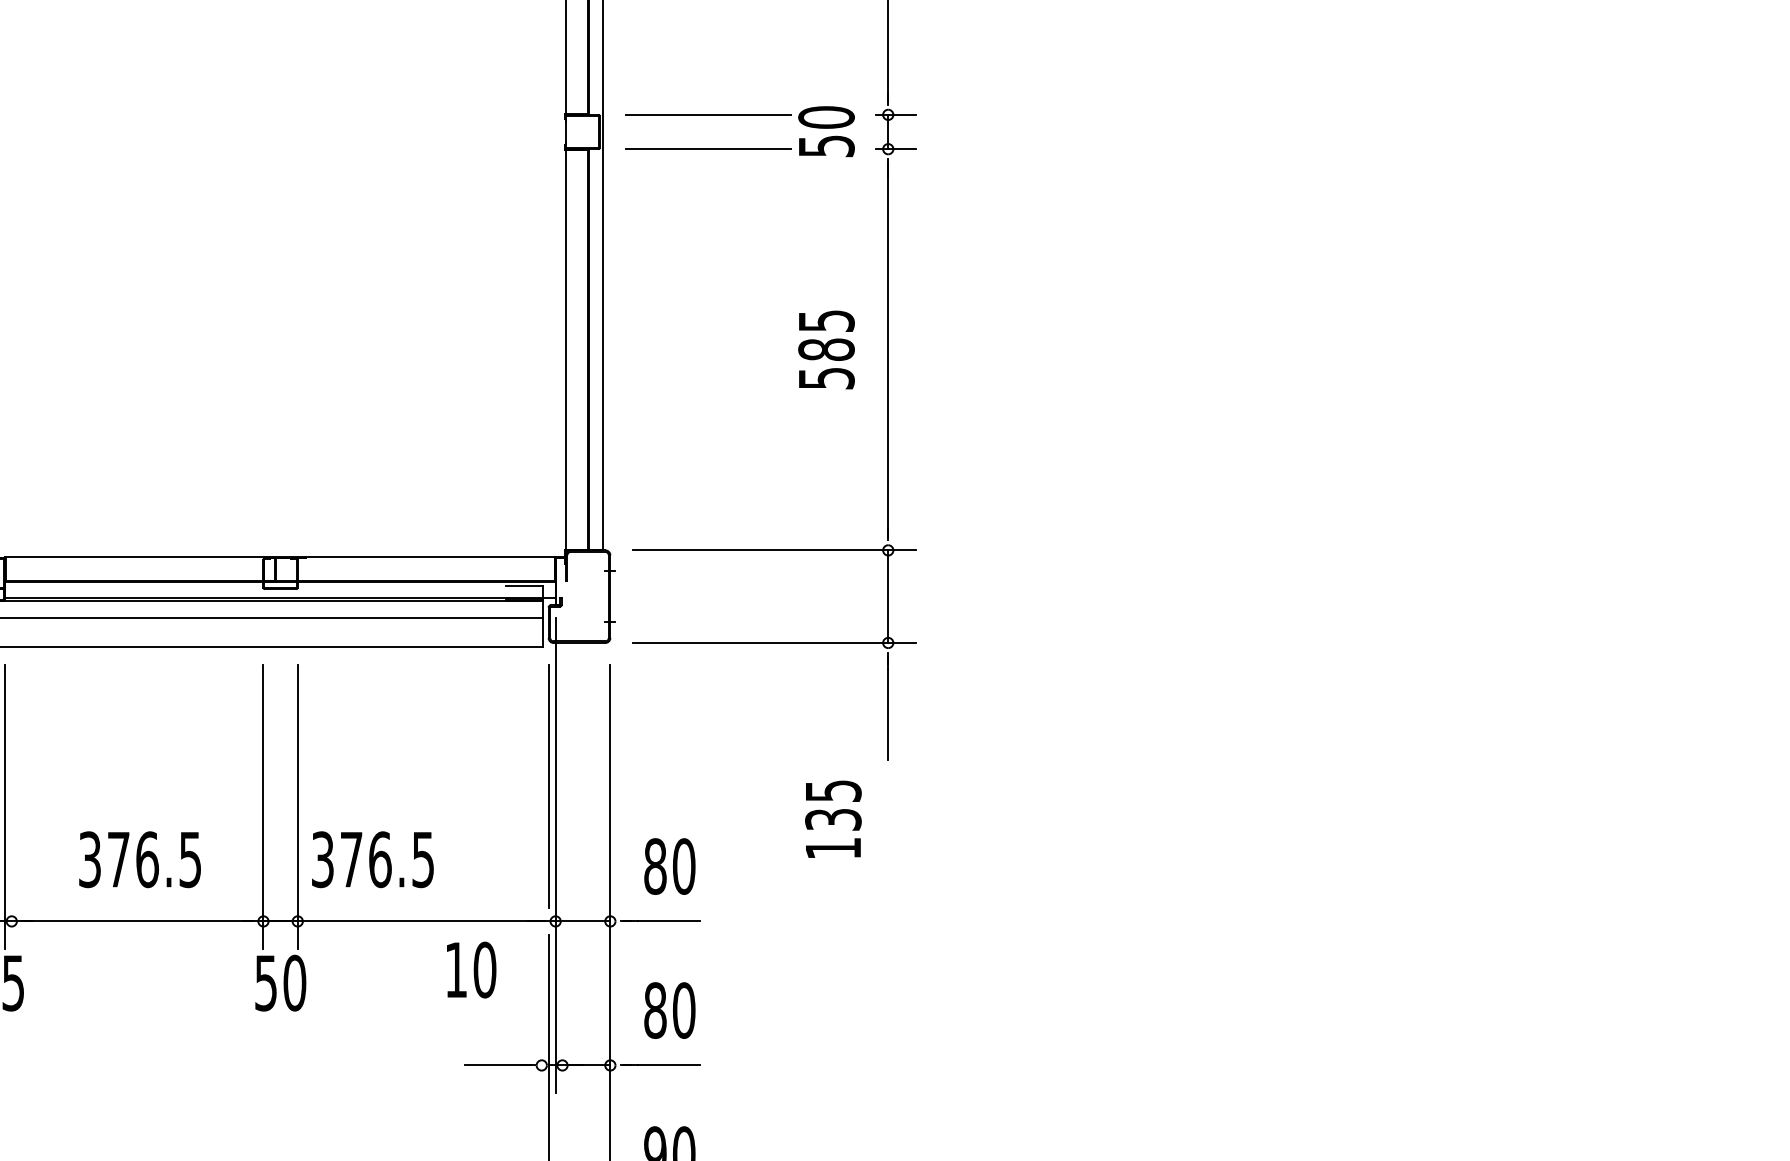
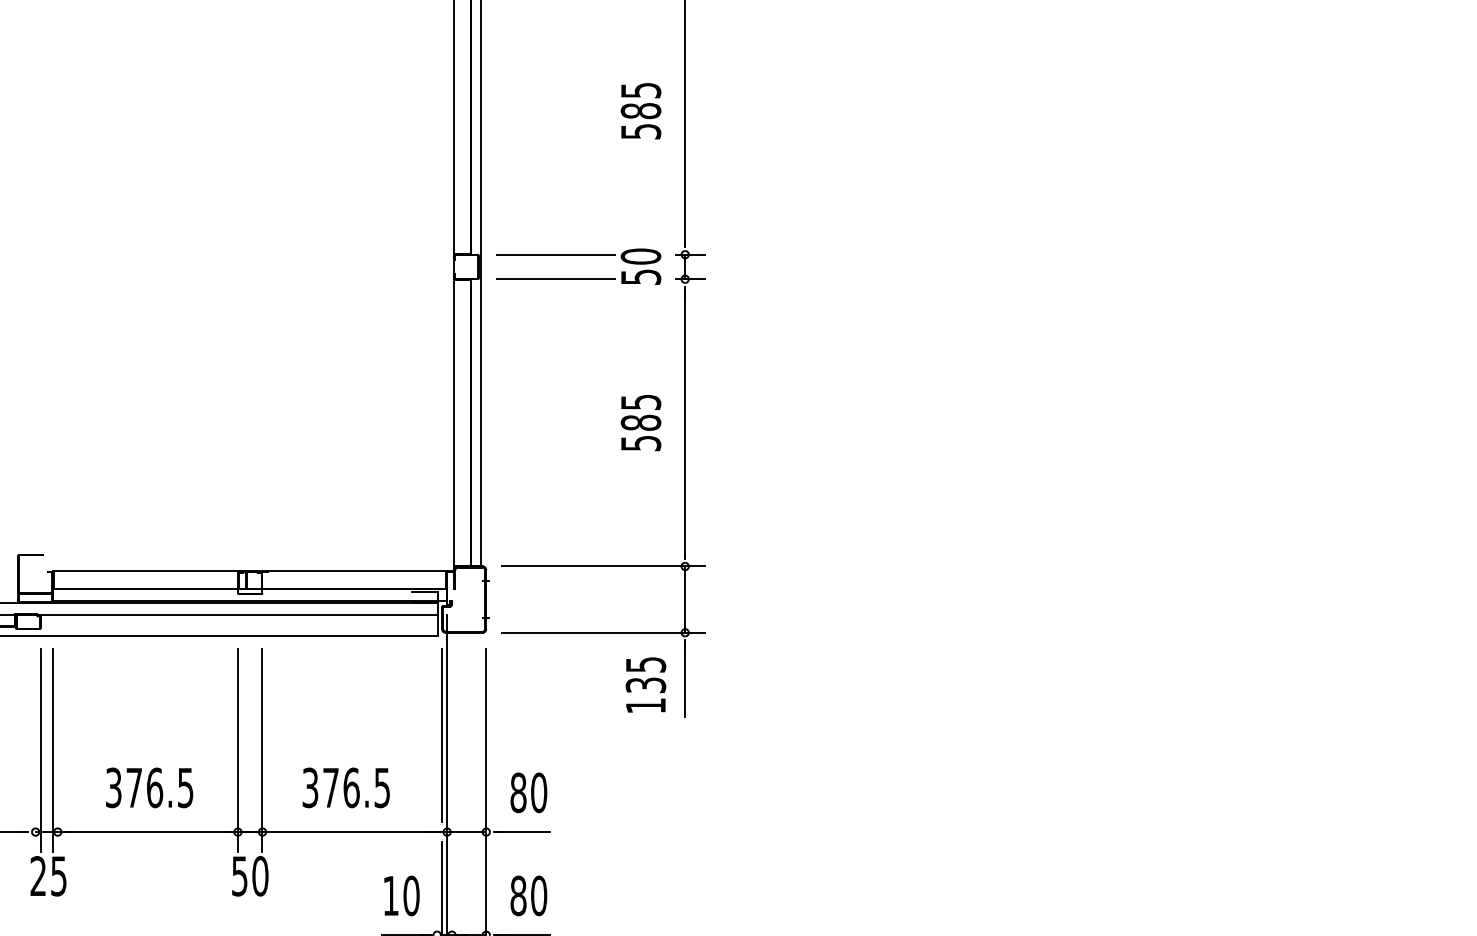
text: (832, 818) -> (645, 684), moved
text: (371, 859) -> (345, 787), moved
text: (470, 969) -> (401, 895), moved

